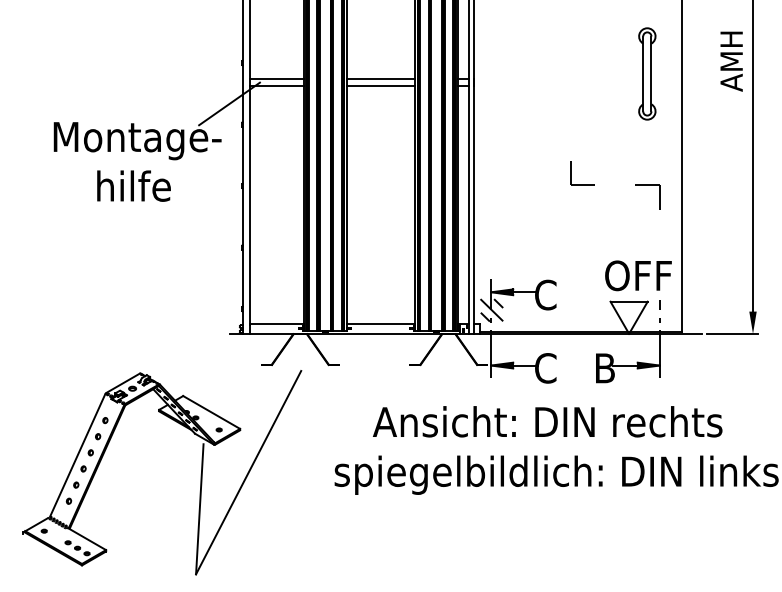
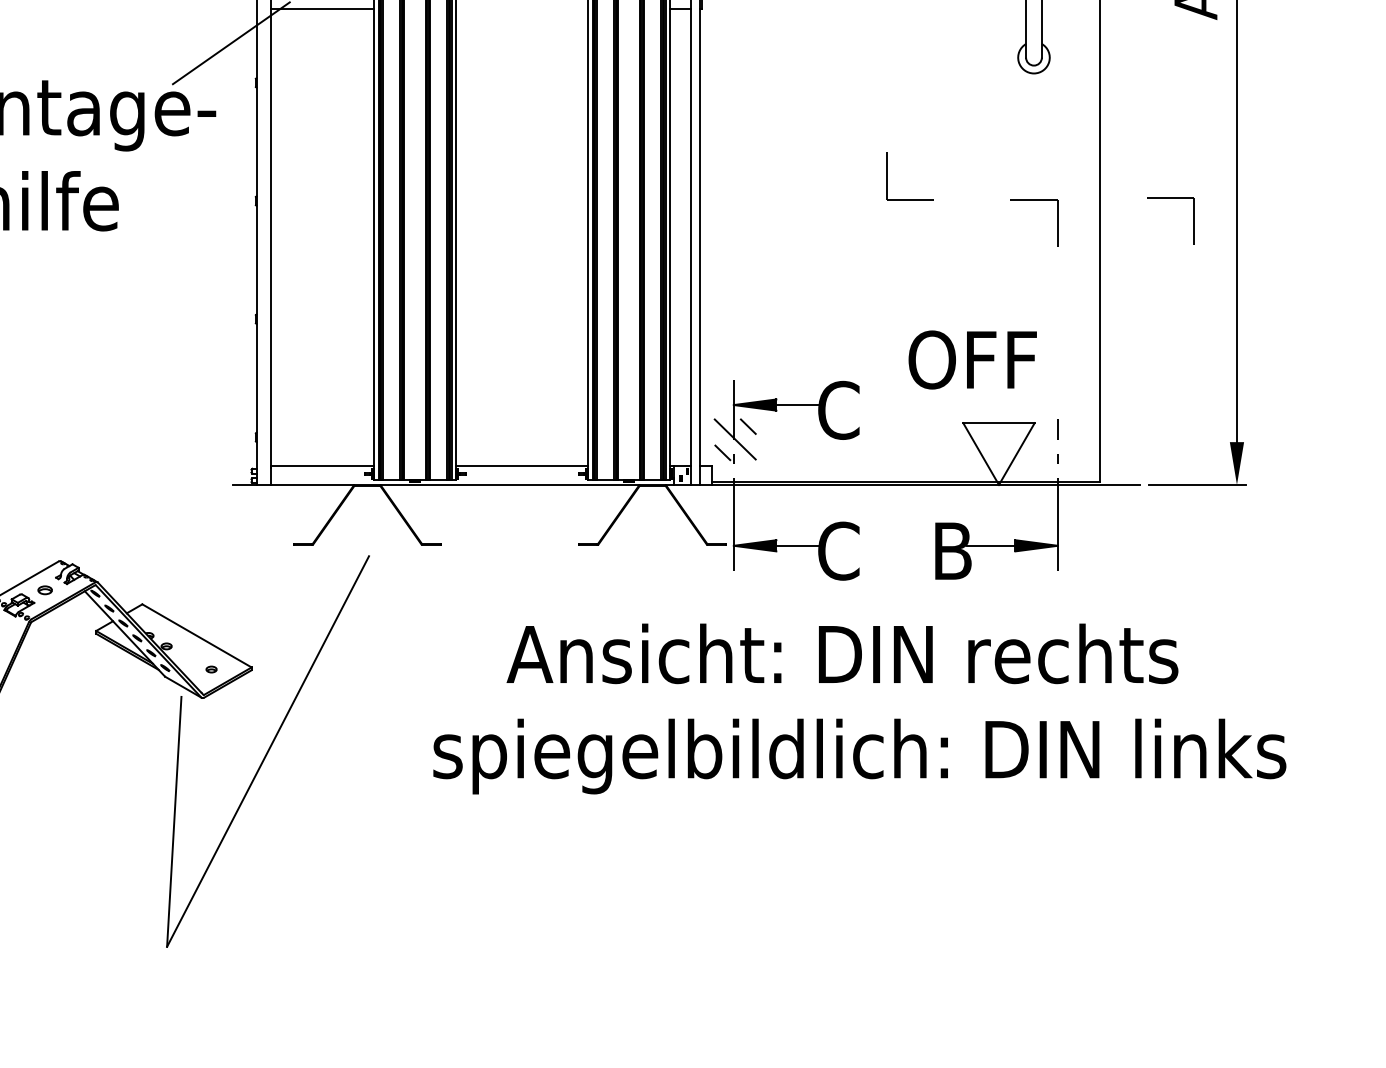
line: (380, 86) -> (521, 9), removed
part: (718, 184) -> (1170, 197), added
text: (638, 275) -> (972, 359), moved

